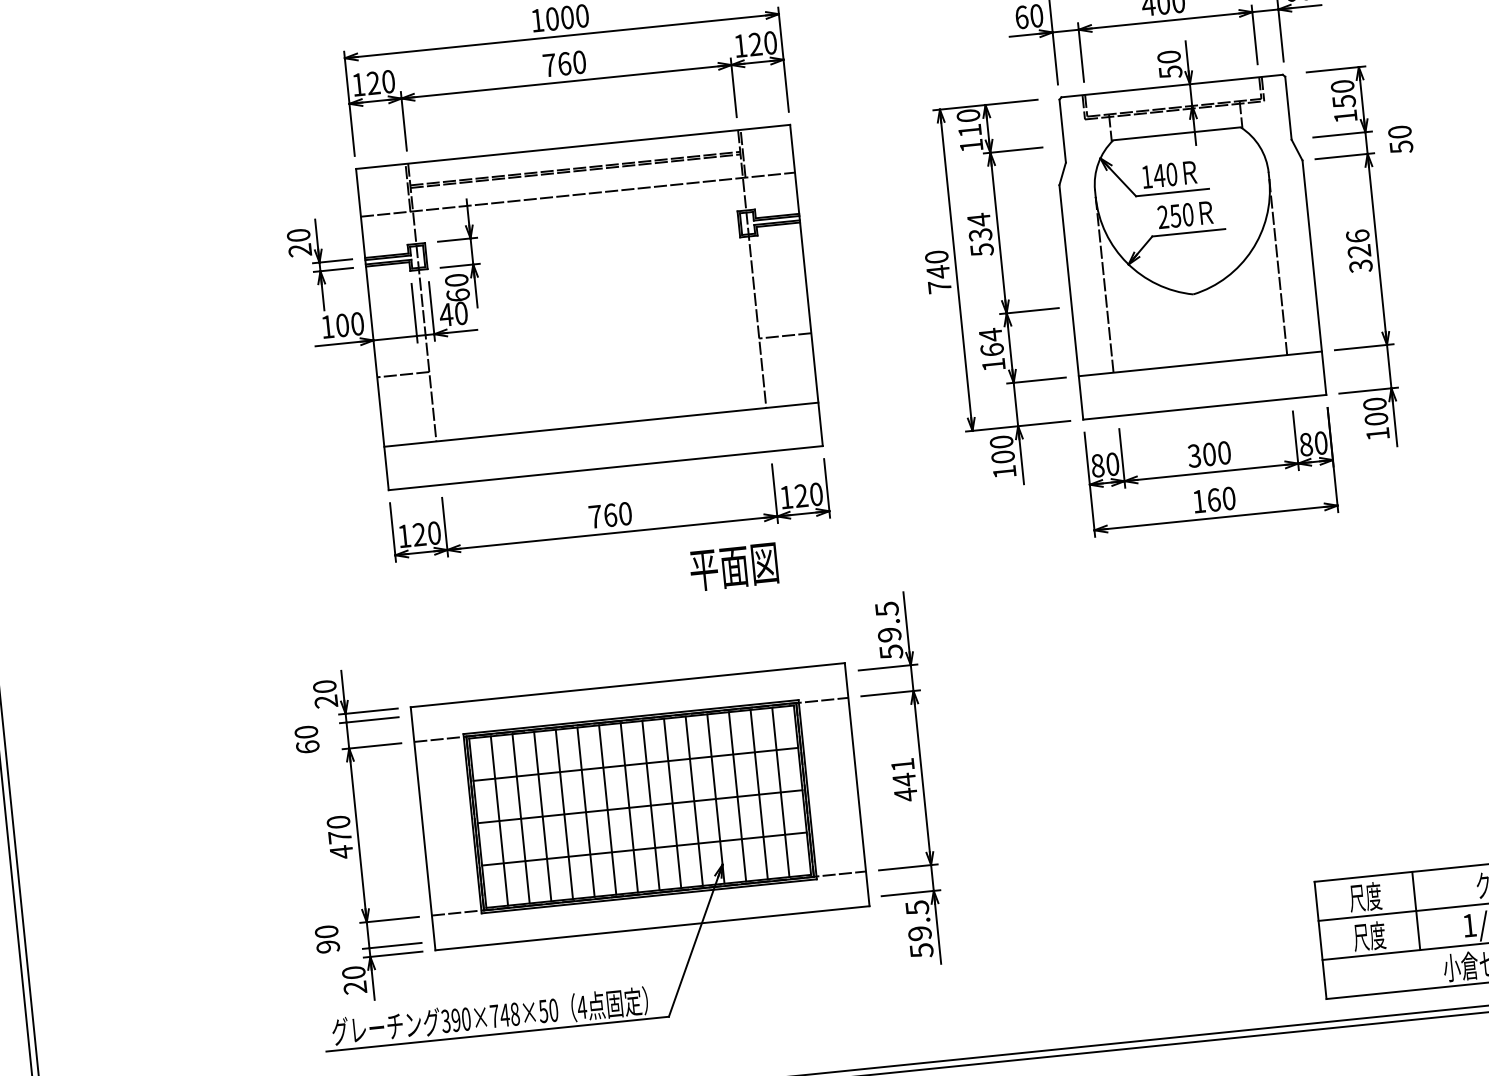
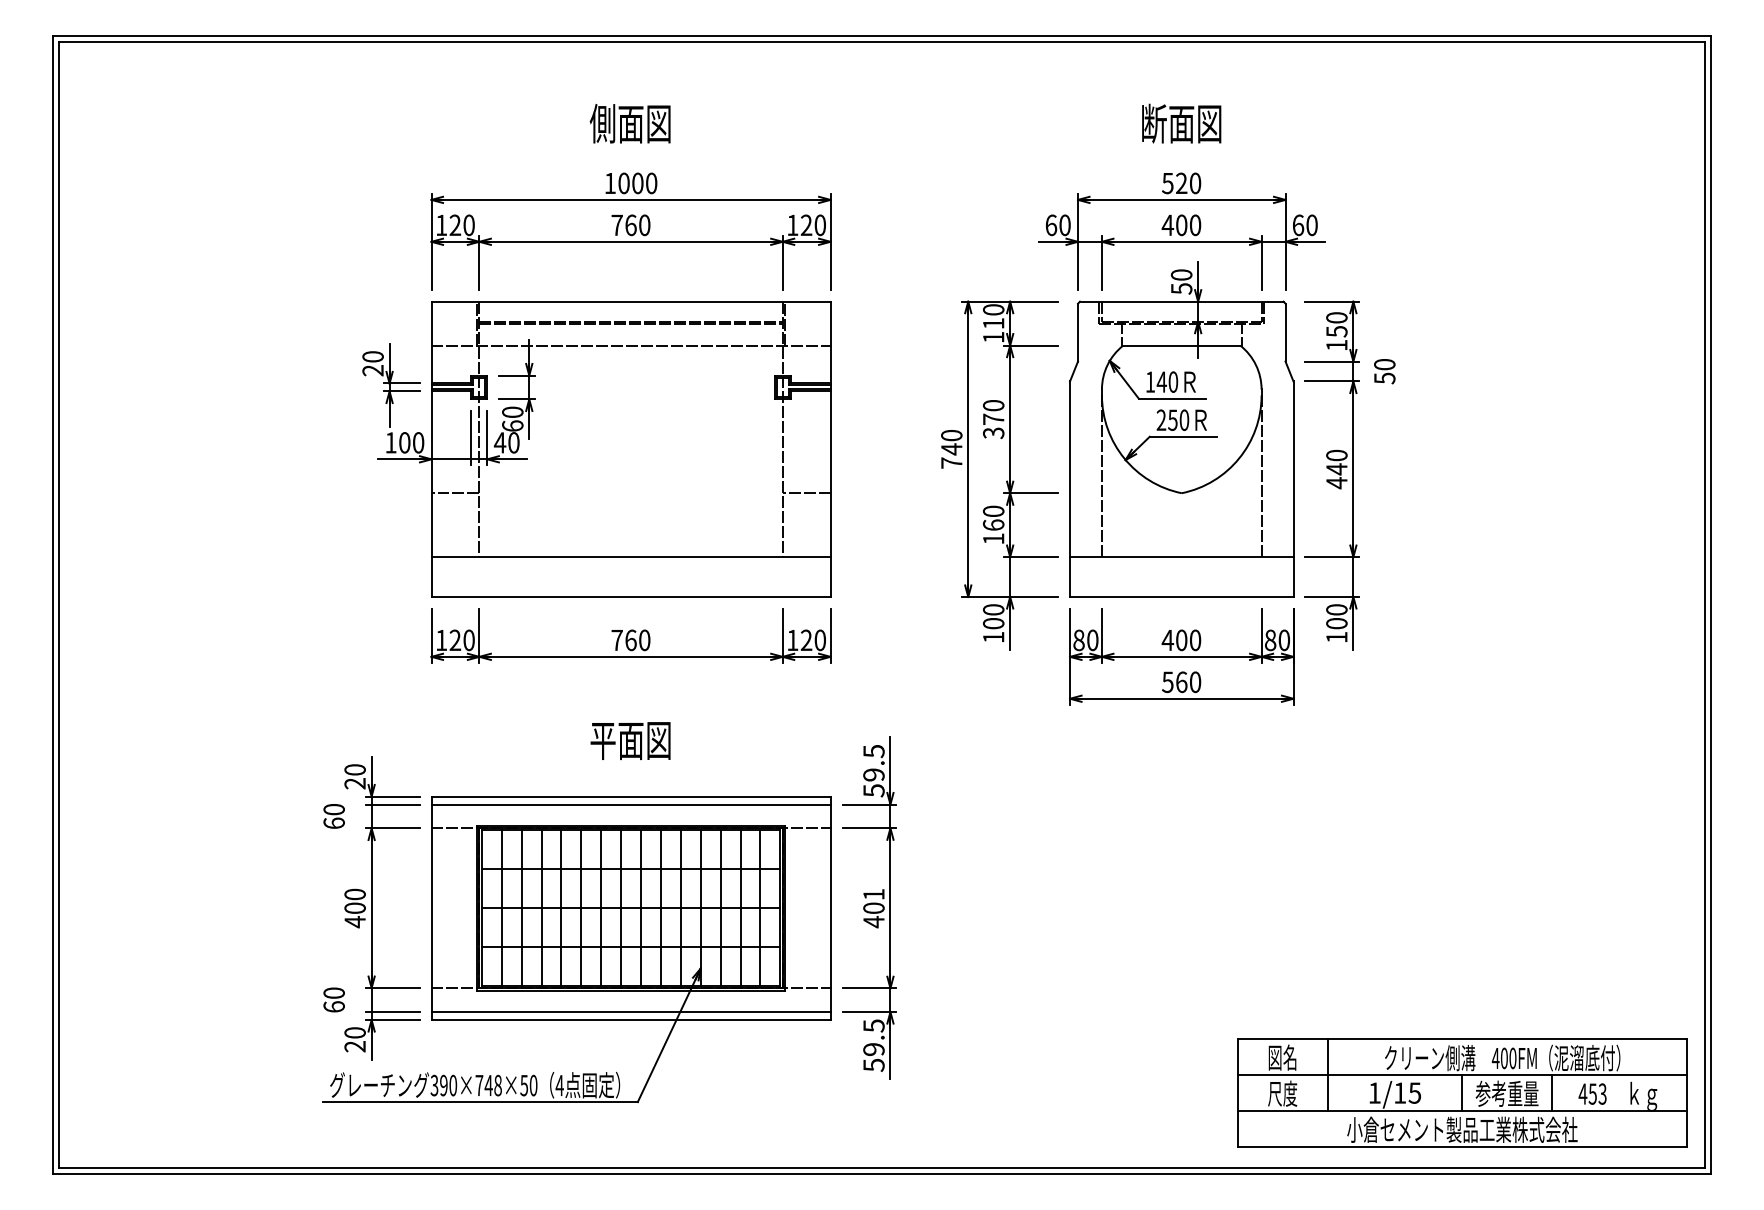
text: (980, 233) -> (993, 418), 534 -> 370
text: (1358, 251) -> (1336, 469), 326 -> 440
text: (990, 335) -> (993, 511), 164 -> 160
text: (1194, 456) -> (1167, 640), 300 -> 400
text: (1198, 501) -> (1167, 682), 160 -> 560
text: (733, 566) -> (630, 740), moved
line: (628, 693) -> (630, 804), added
text: (903, 780) -> (873, 908), 441 -> 401
text: (339, 836) -> (354, 907), 470 -> 400
text: (1365, 897) -> (1282, 1057), 尺度 -> 図名
line: (651, 920) -> (630, 1012), added
text: (327, 946) -> (333, 1006), 90 -> 60

